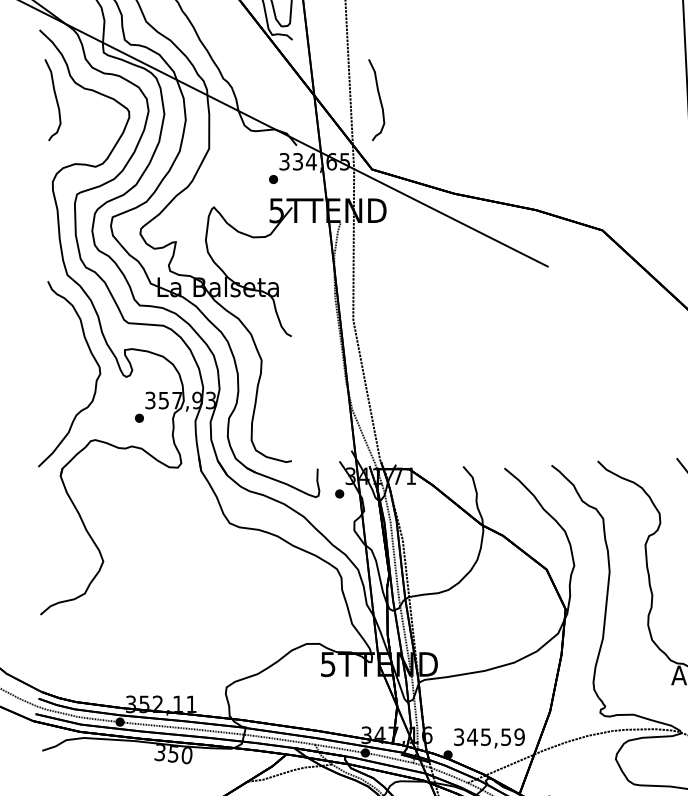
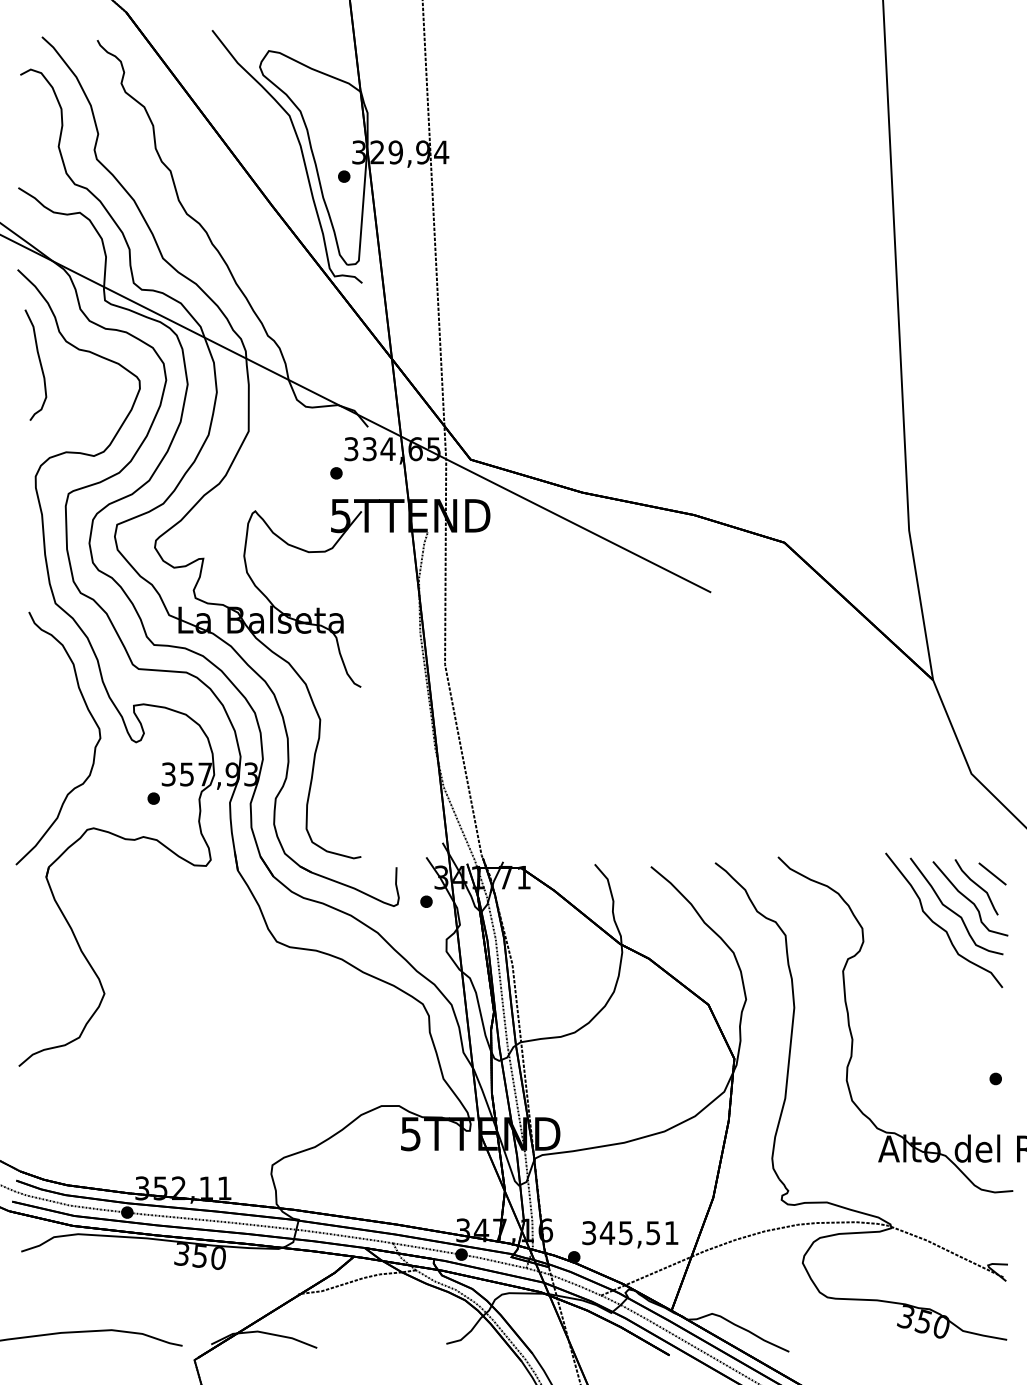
curve: (379, 98) -> (480, 363), removed
text: (519, 737) -> (671, 1233), 345,59 -> 345,51

